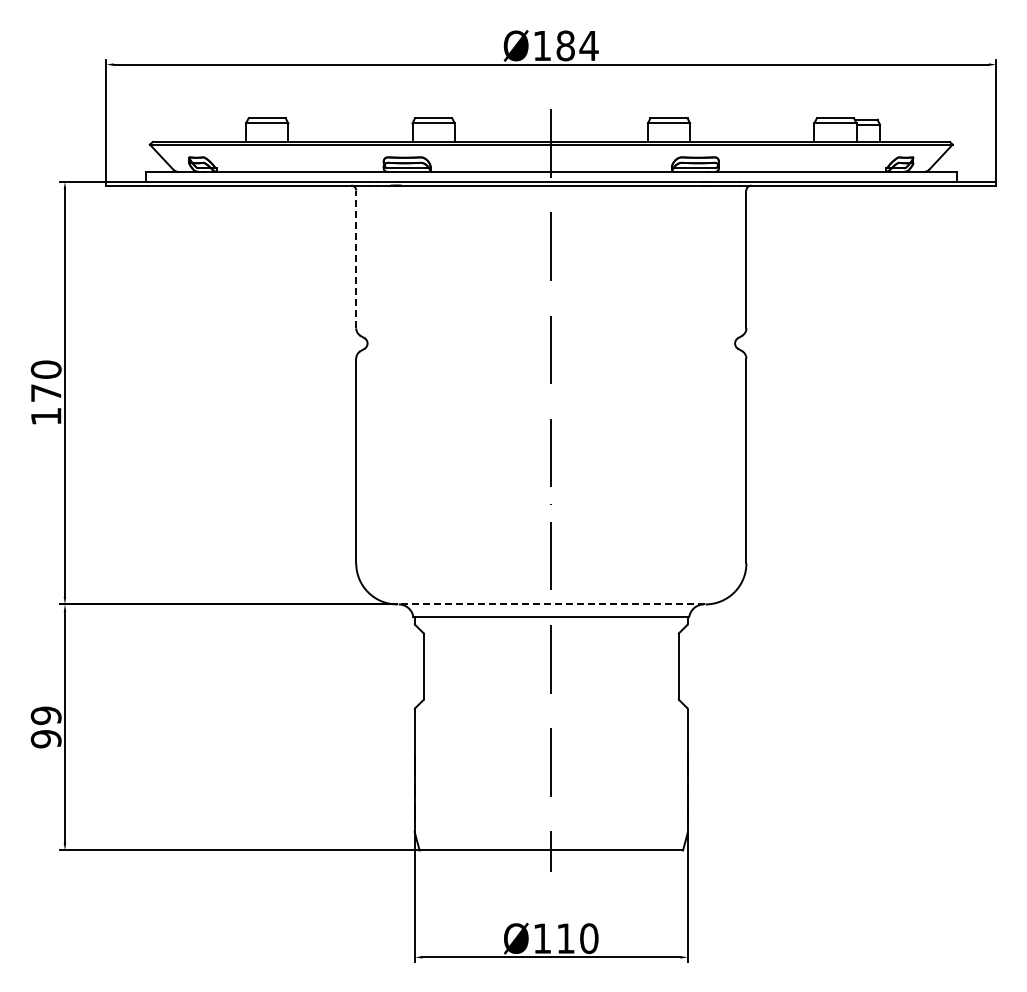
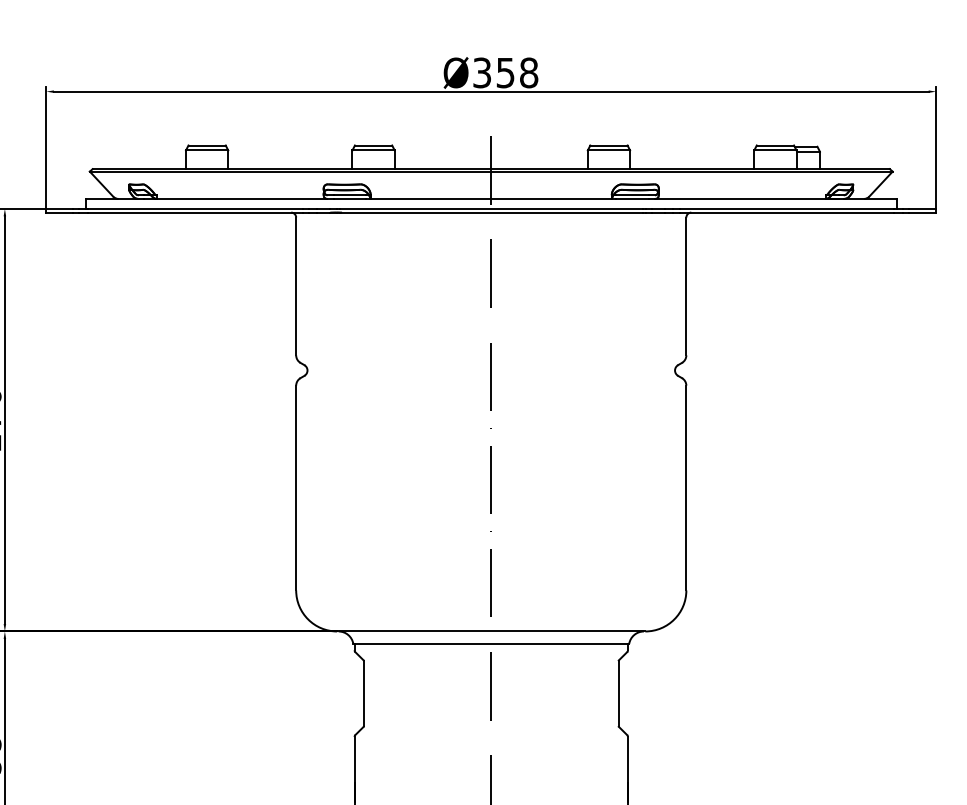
text: (565, 45) -> (505, 72), Ø184 -> Ø358
line: (356, 259) -> (296, 286), dashed -> solid
line: (550, 604) -> (490, 631), dashed -> solid

